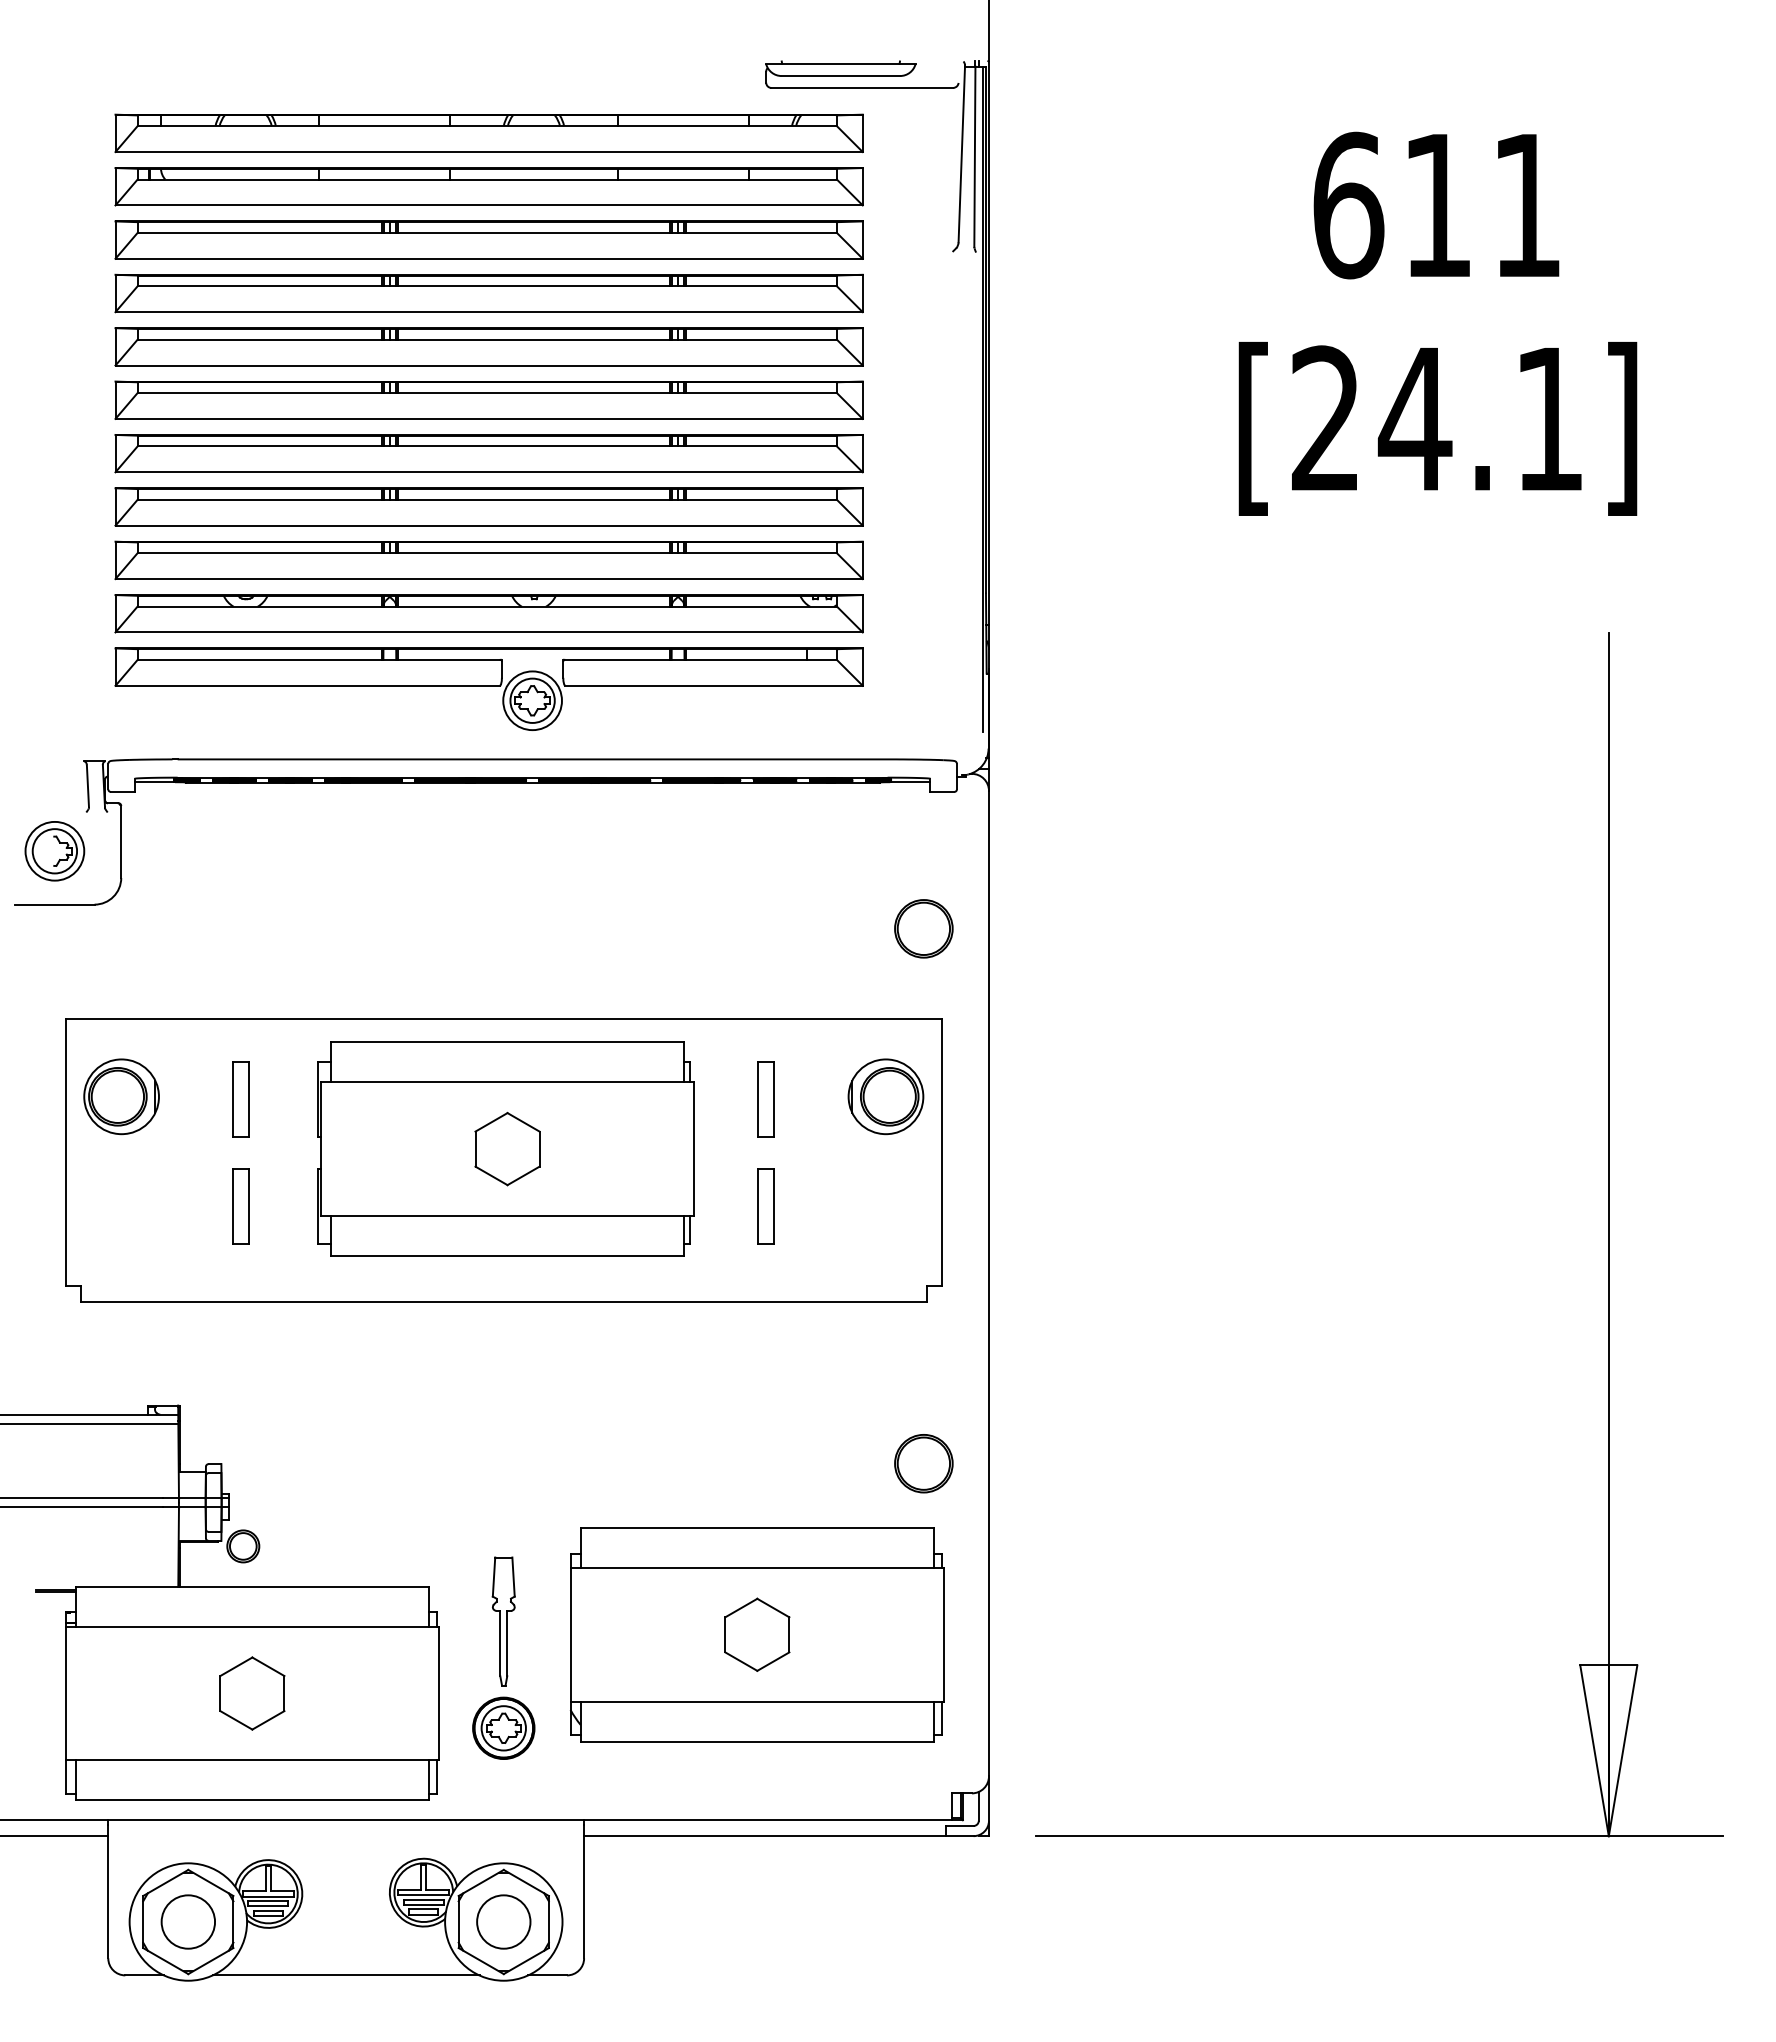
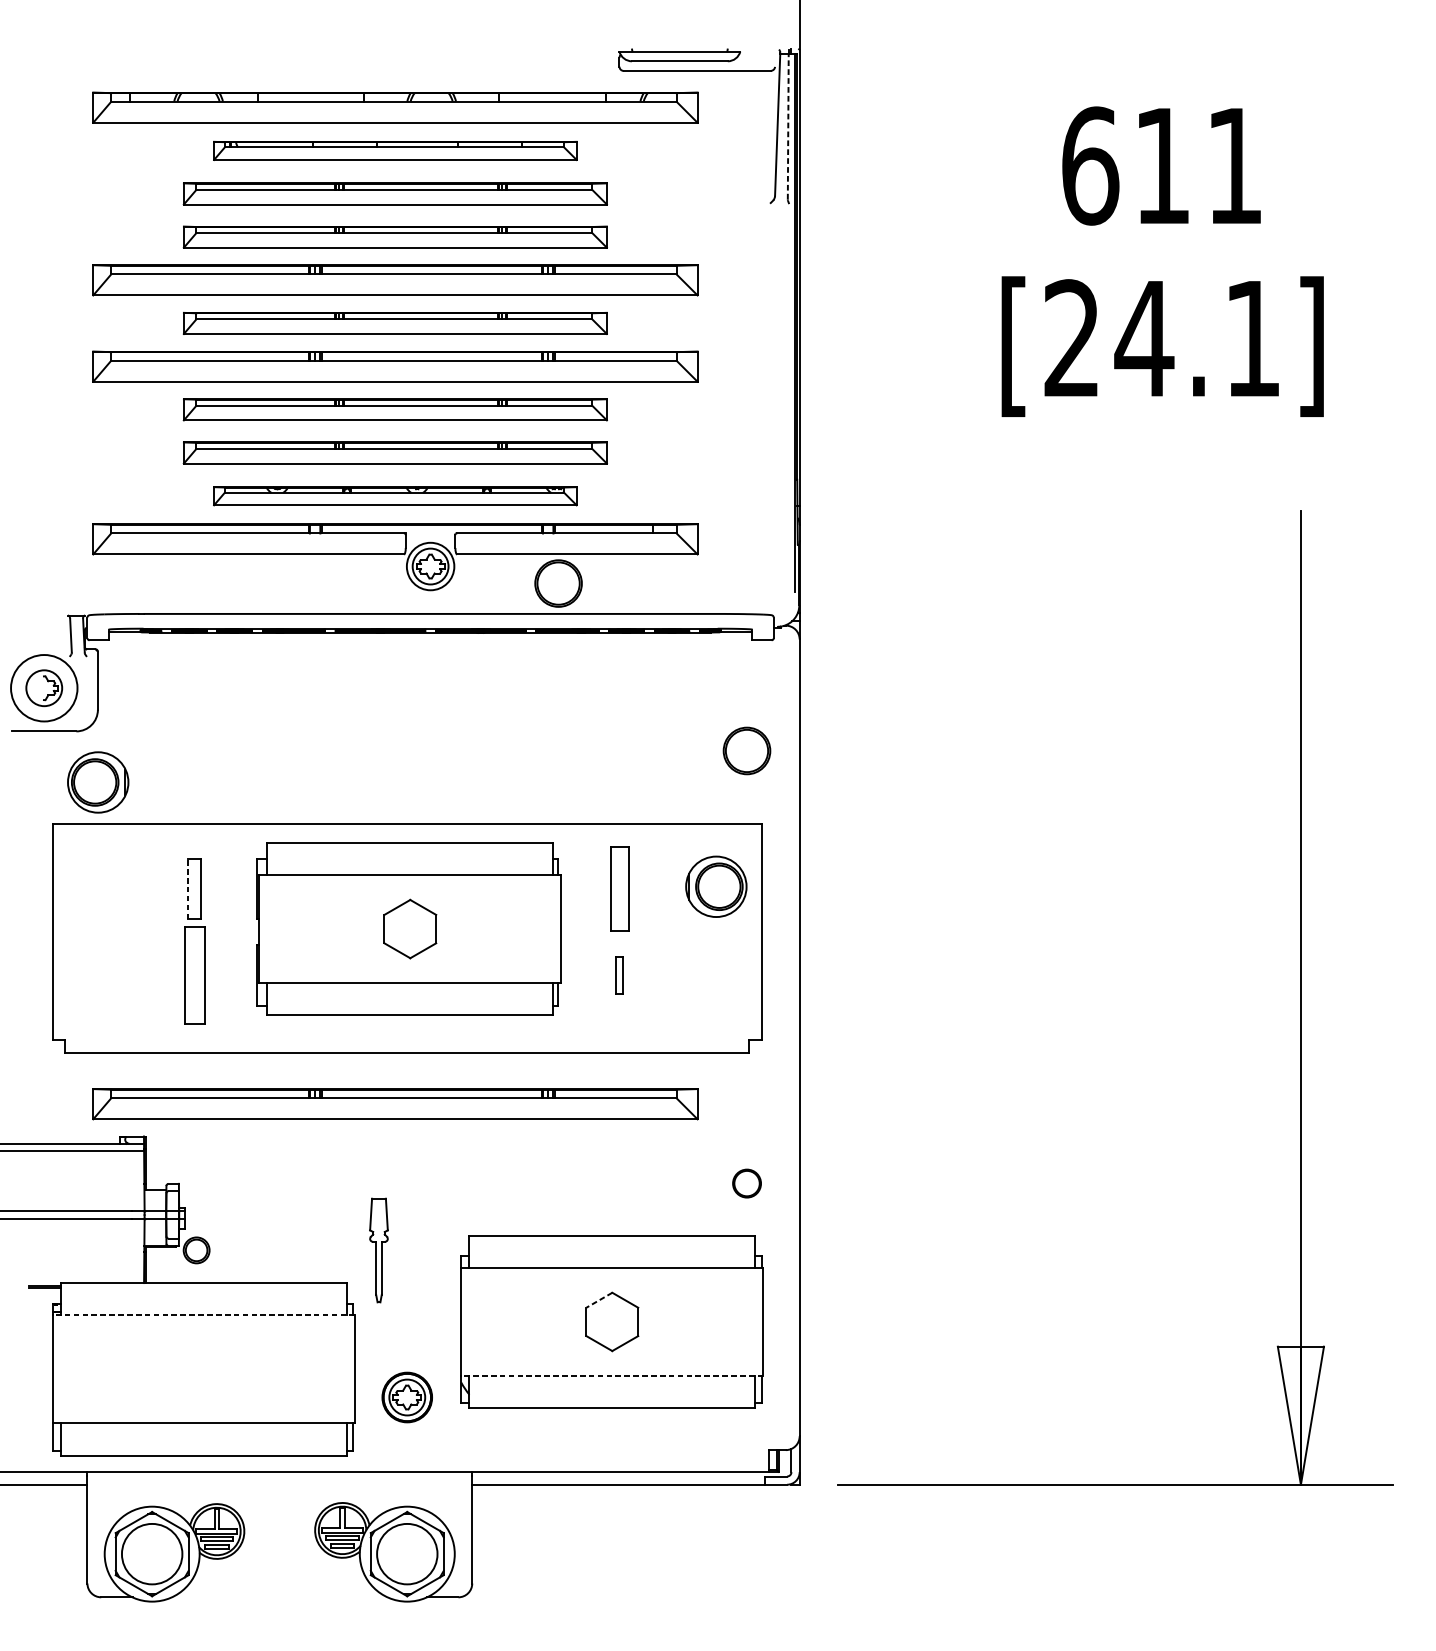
line: (974, 156) -> (787, 126), solid -> dashed
part: (488, 186) -> (394, 150), size x0.6
part: (488, 239) -> (394, 193), size x0.7
part: (488, 293) -> (394, 237), size x0.7
part: (488, 399) -> (394, 322), size x0.7
part: (488, 506) -> (394, 409), size x0.7
part: (488, 560) -> (394, 453), size x0.7
part: (488, 613) -> (394, 495), size x0.6
part: (690, 721) -> (558, 583), added
circle: (54, 850) -> (43, 687), size x1.4
part: (121, 1096) -> (98, 782), moved
line: (233, 1098) -> (188, 888), solid -> dashed
part: (765, 1099) -> (618, 888), size x1.4
part: (240, 1206) -> (194, 975), size x1.6
part: (765, 1206) -> (618, 975), size x0.6
part: (488, 1365) -> (394, 1104), added
part: (923, 1463) -> (746, 1183), size x0.6
line: (740, 1608) -> (598, 1300), solid -> dashed
part: (503, 1621) -> (378, 1250), moved
line: (252, 1626) -> (204, 1315), solid -> dashed
part: (252, 1693) -> (204, 1369), removed
line: (757, 1701) -> (612, 1375), solid -> dashed
circle: (188, 1921) -> (152, 1553), size x1.4
circle: (503, 1921) -> (407, 1553), size x1.4
line: (345, 1975) -> (279, 1597), removed

